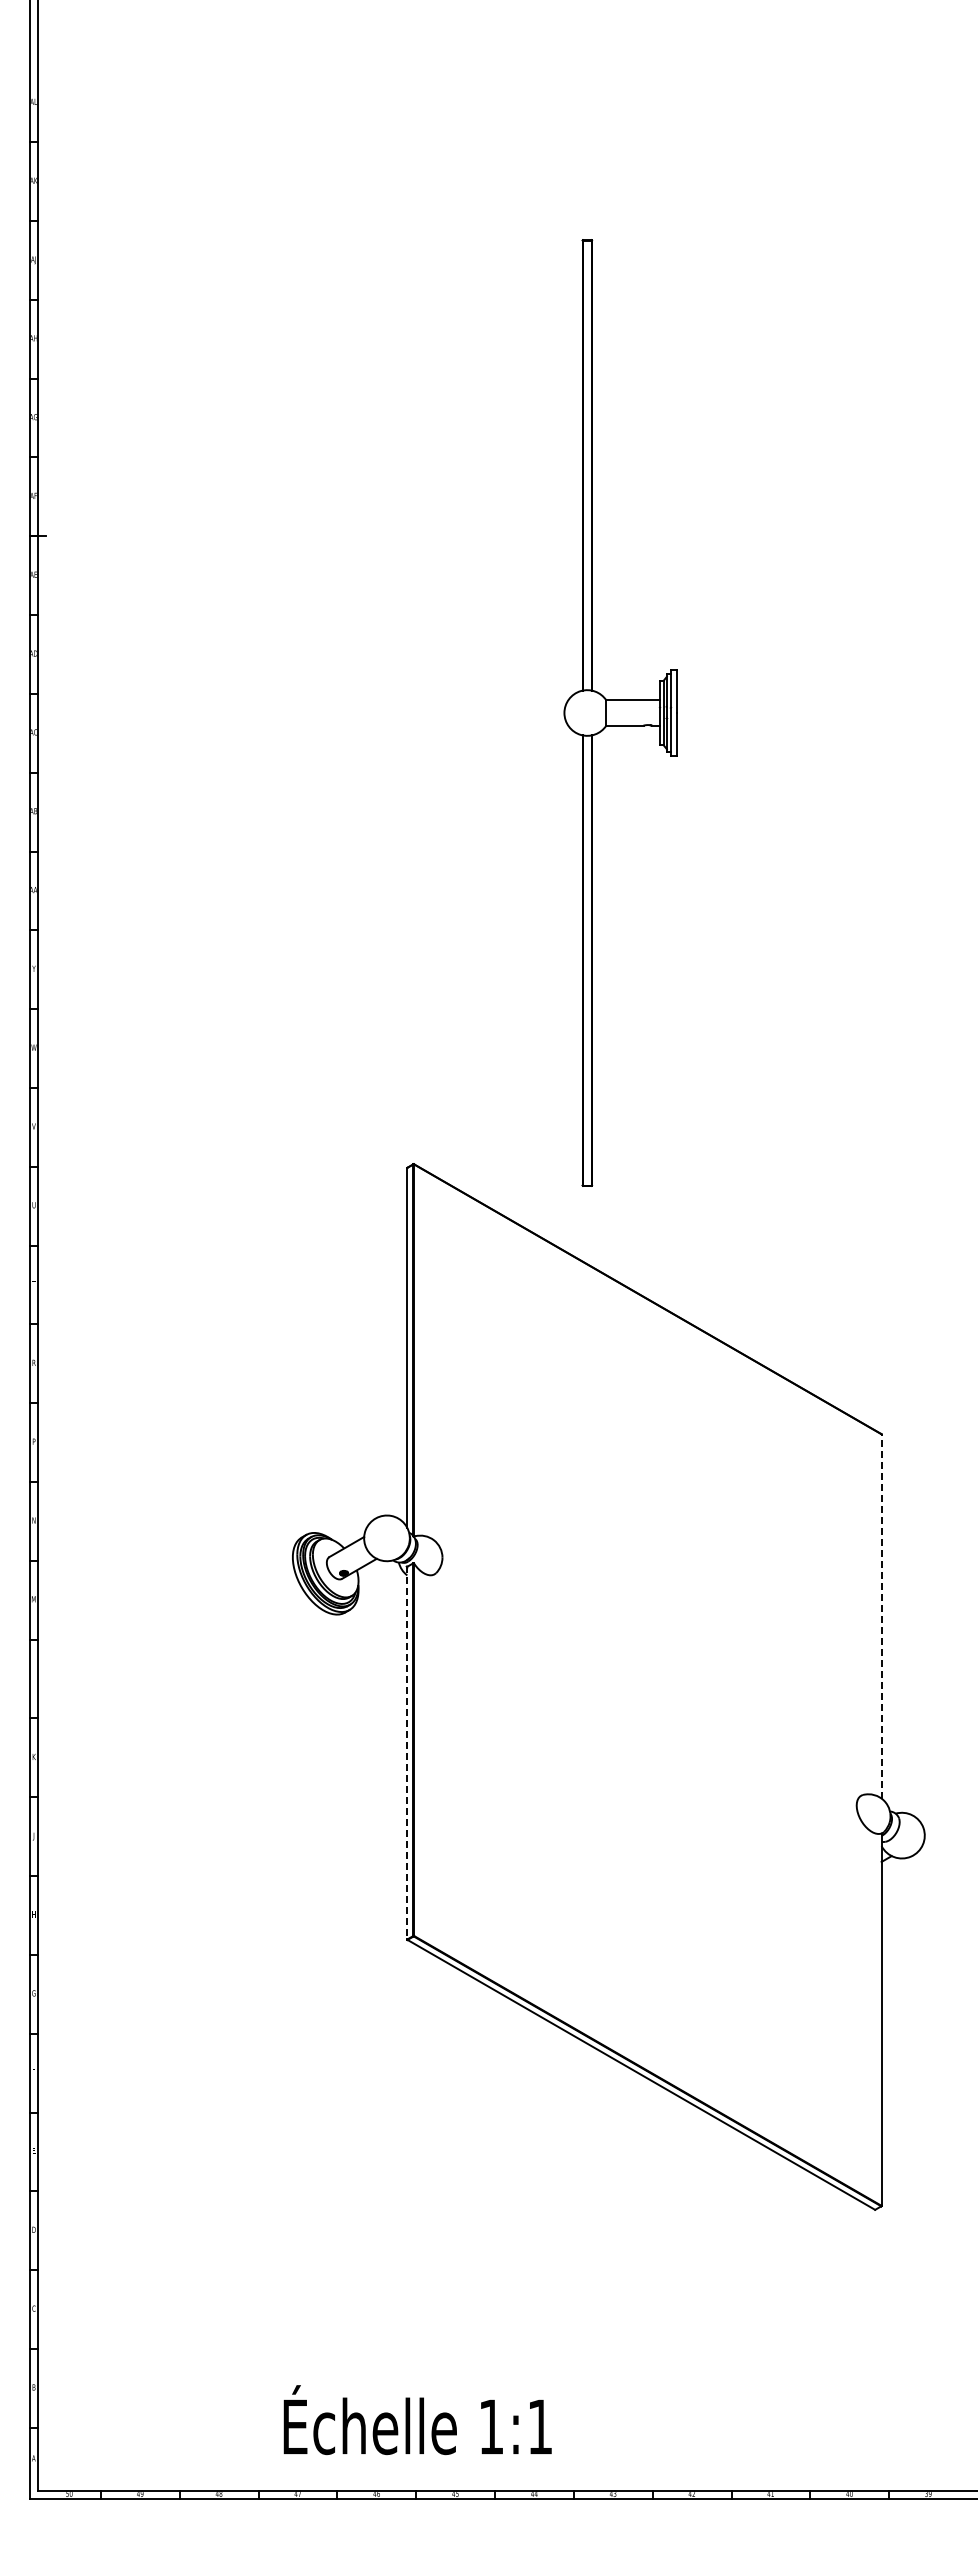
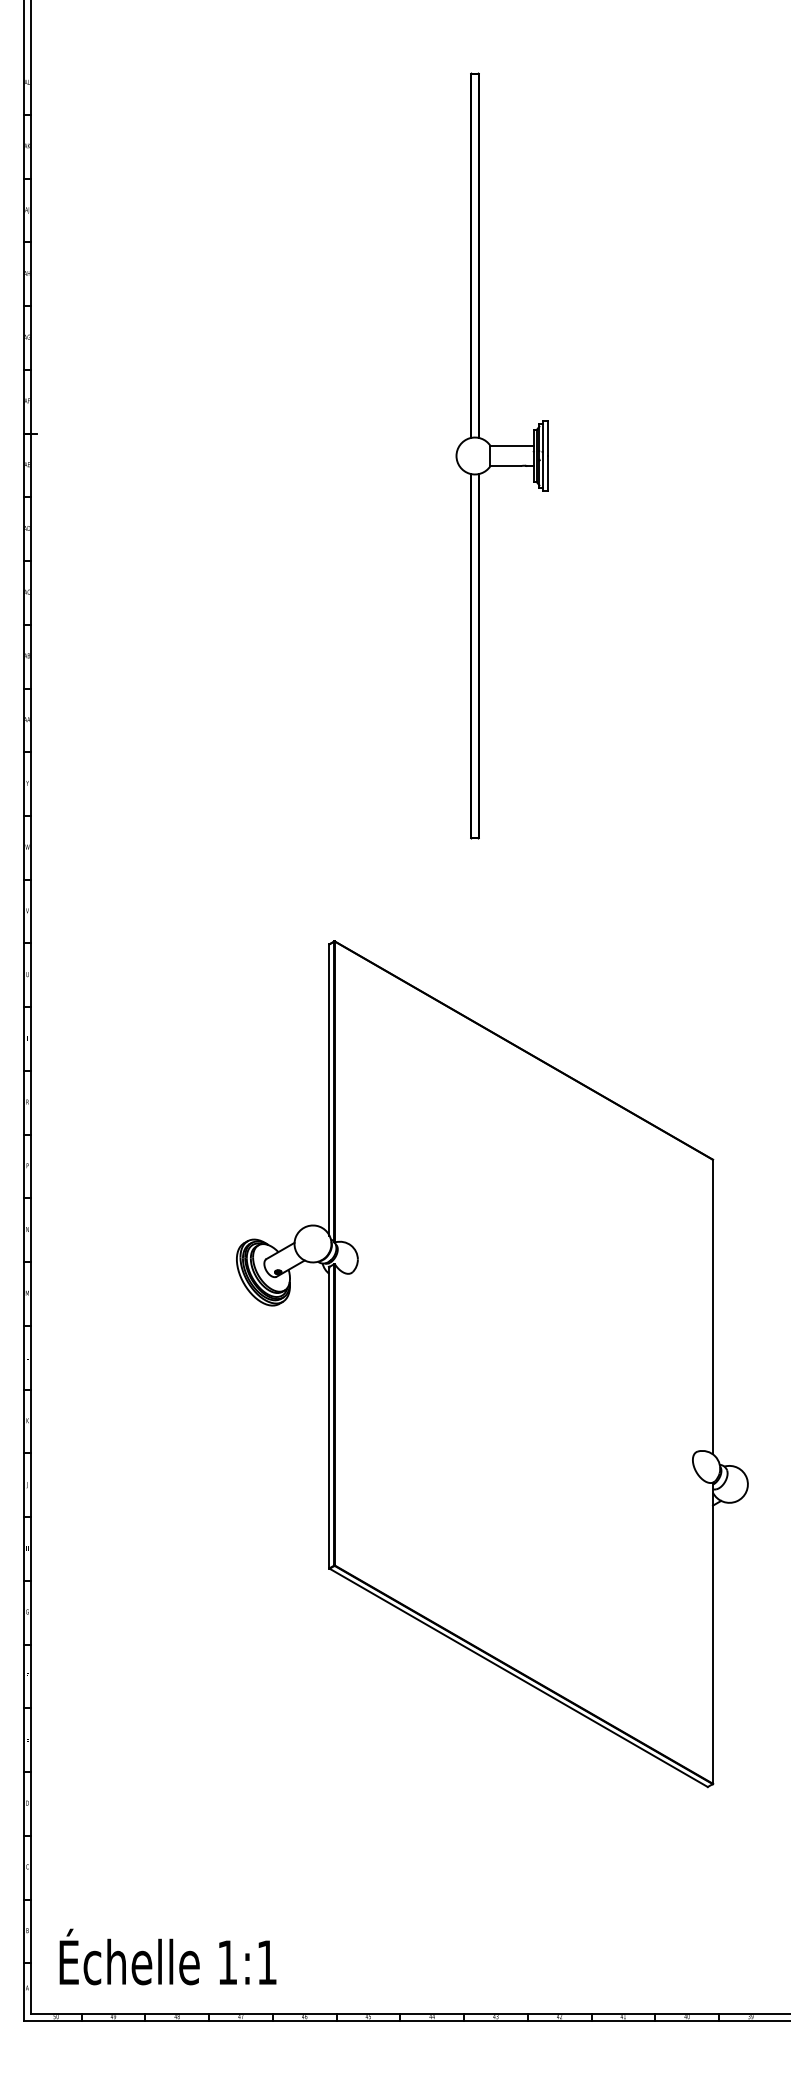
part: (620, 712) -> (501, 455), moved
line: (881, 1615) -> (712, 1306), dashed -> solid
line: (407, 1753) -> (329, 1417), dashed -> solid
text: (417, 2420) -> (167, 1957), moved

